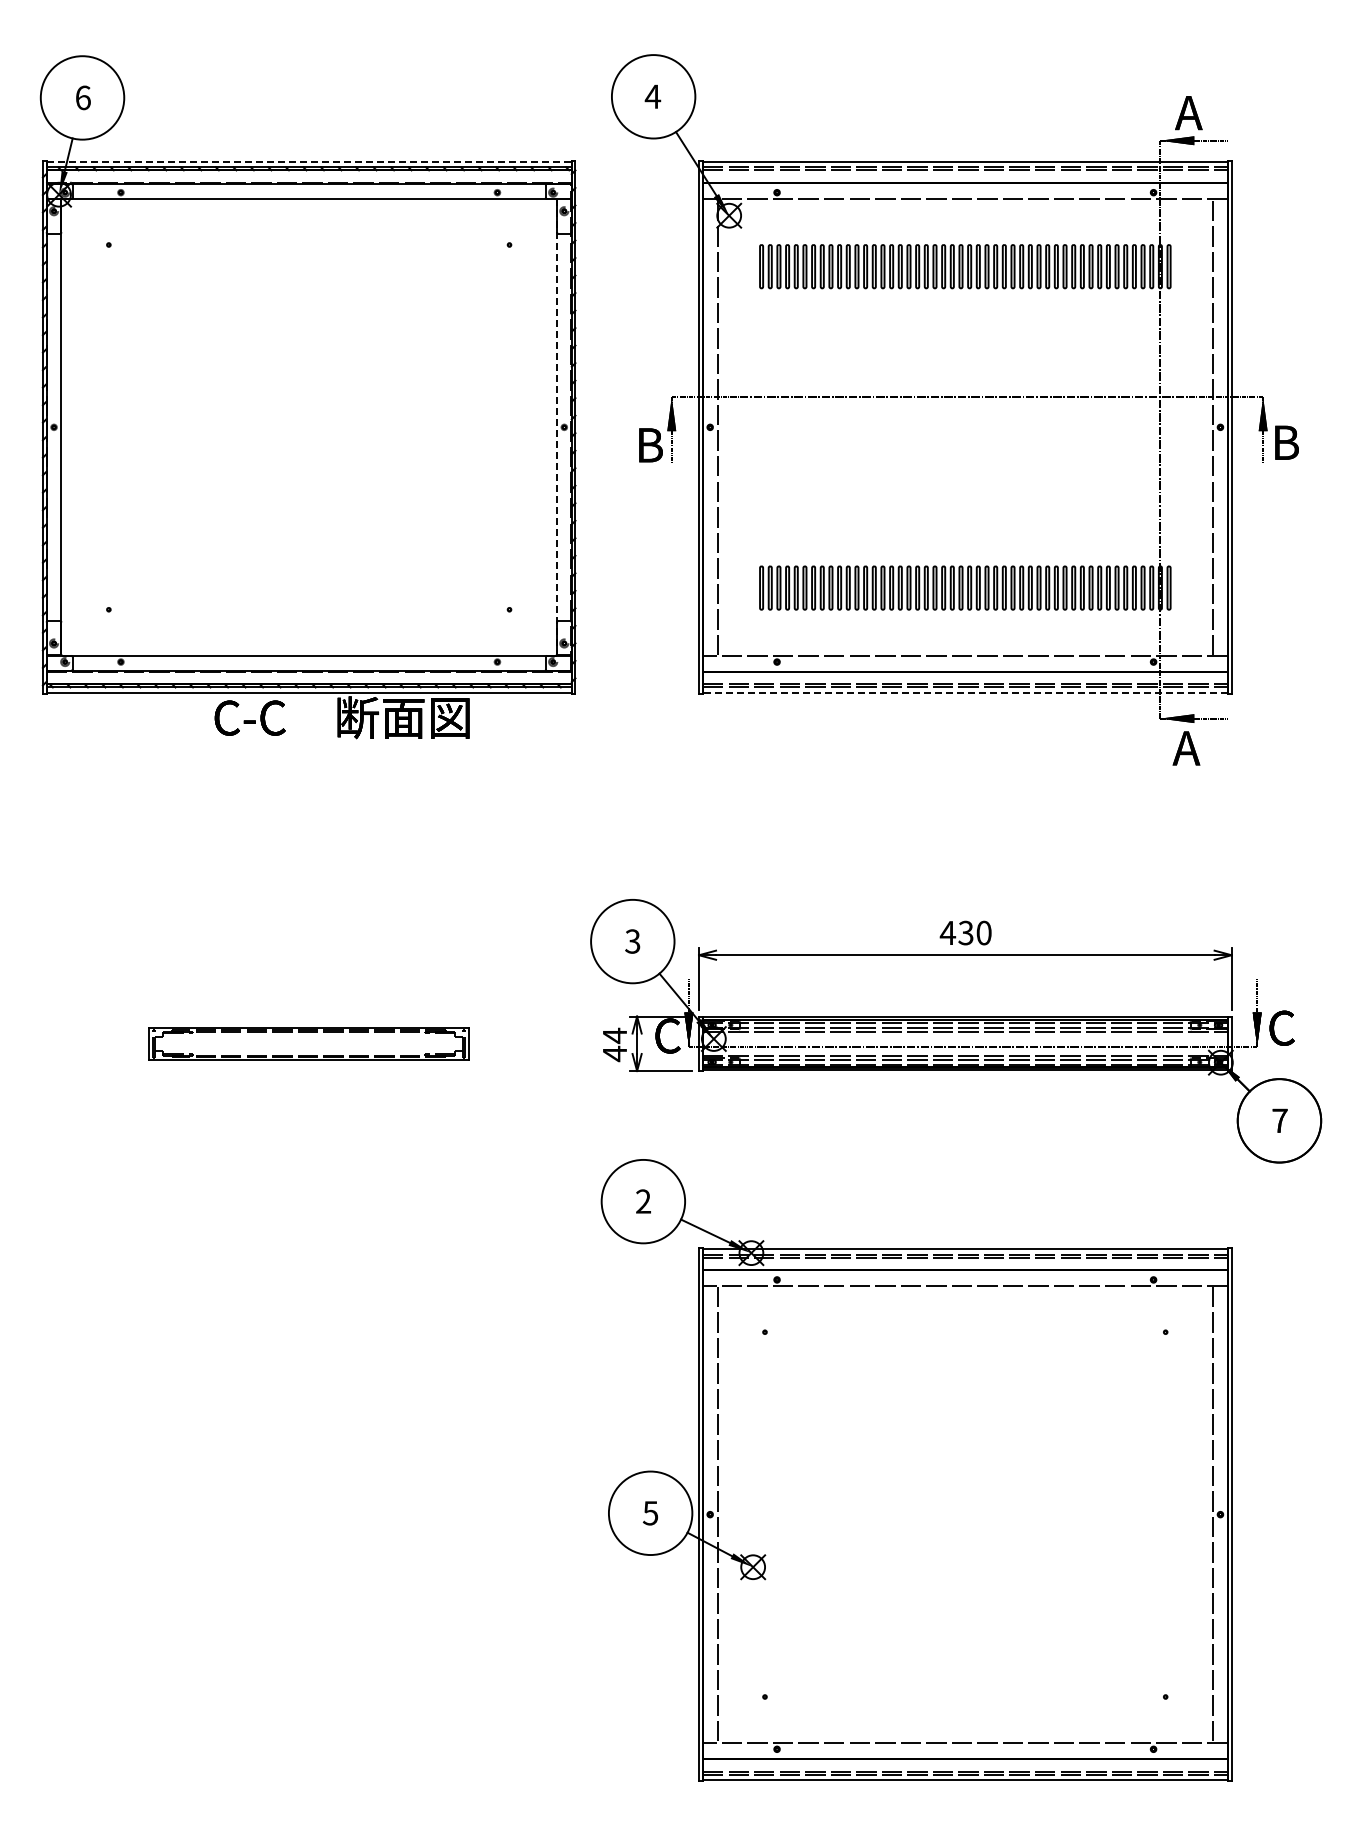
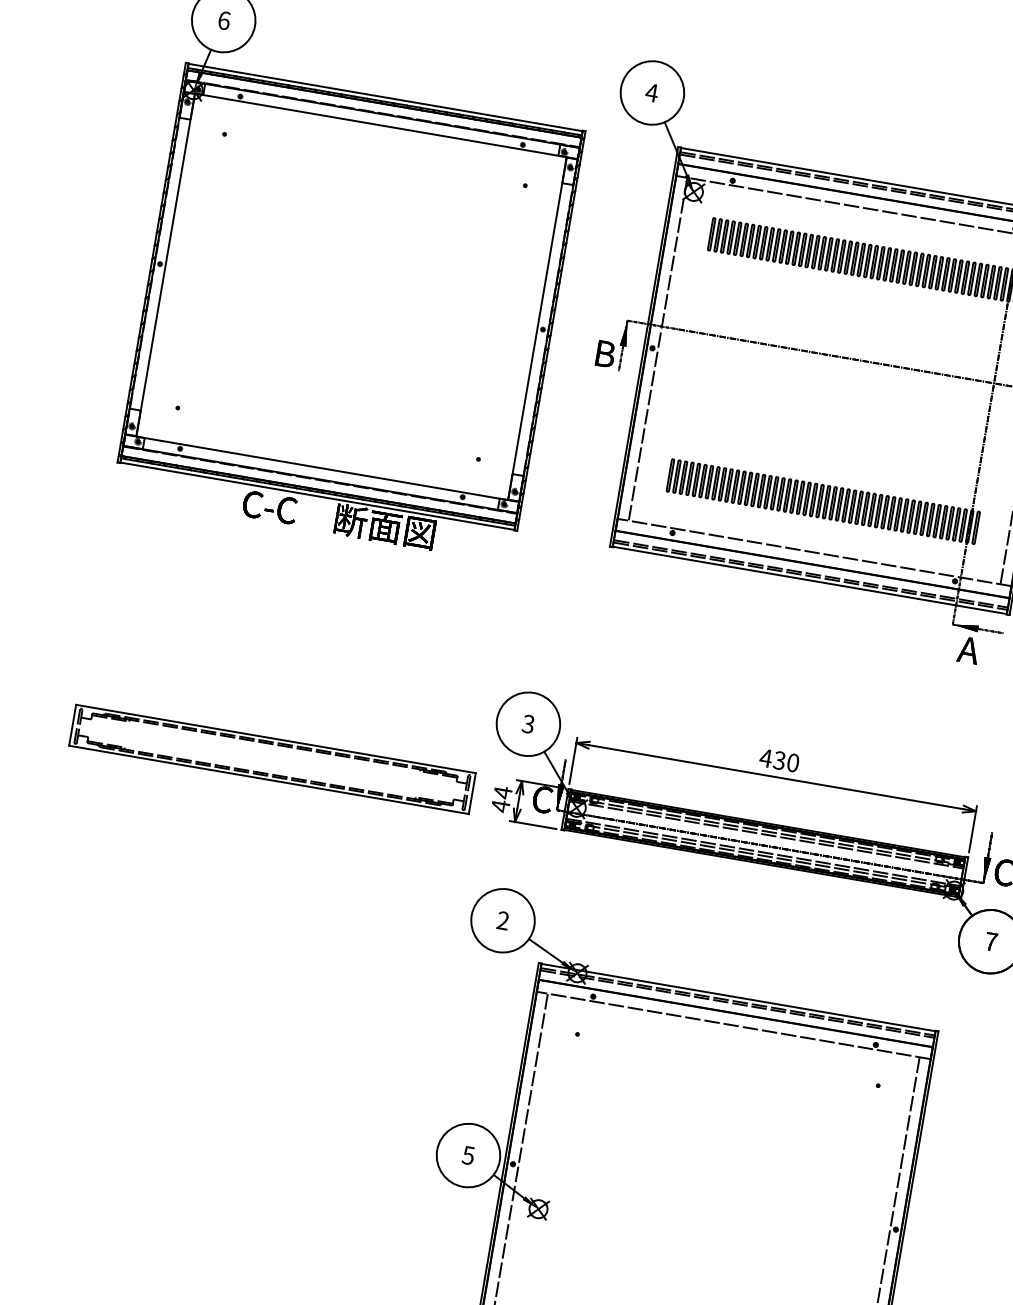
line: (309, 161) -> (385, 97), dashed -> solid
line: (556, 427) -> (537, 328), dashed -> solid
line: (965, 693) -> (809, 580), dashed -> solid
part: (308, 1043) -> (272, 759), size x1.67

